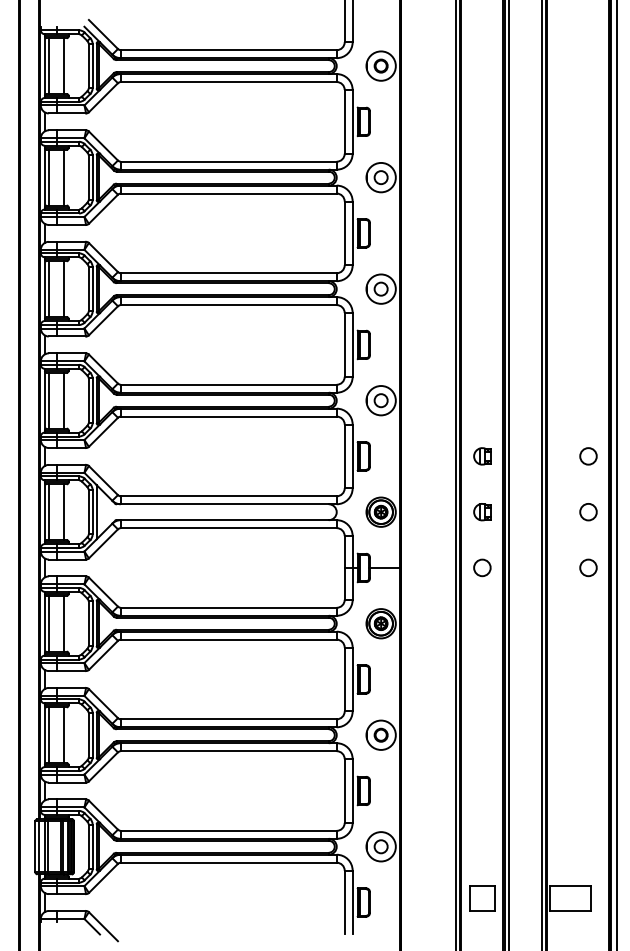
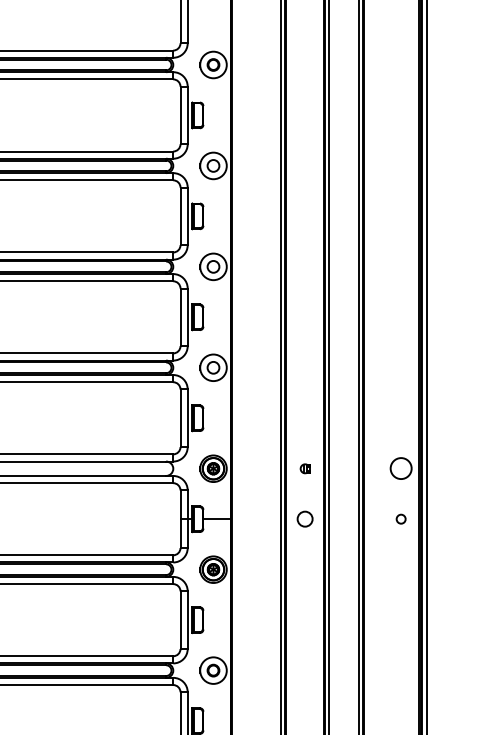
part: (482, 456) -> (305, 418), removed
circle: (588, 456) -> (401, 418), removed
part: (482, 512) -> (305, 469), size x0.6
circle: (588, 512) -> (401, 469), size x1.4
circle: (588, 567) -> (401, 518), size x0.6

